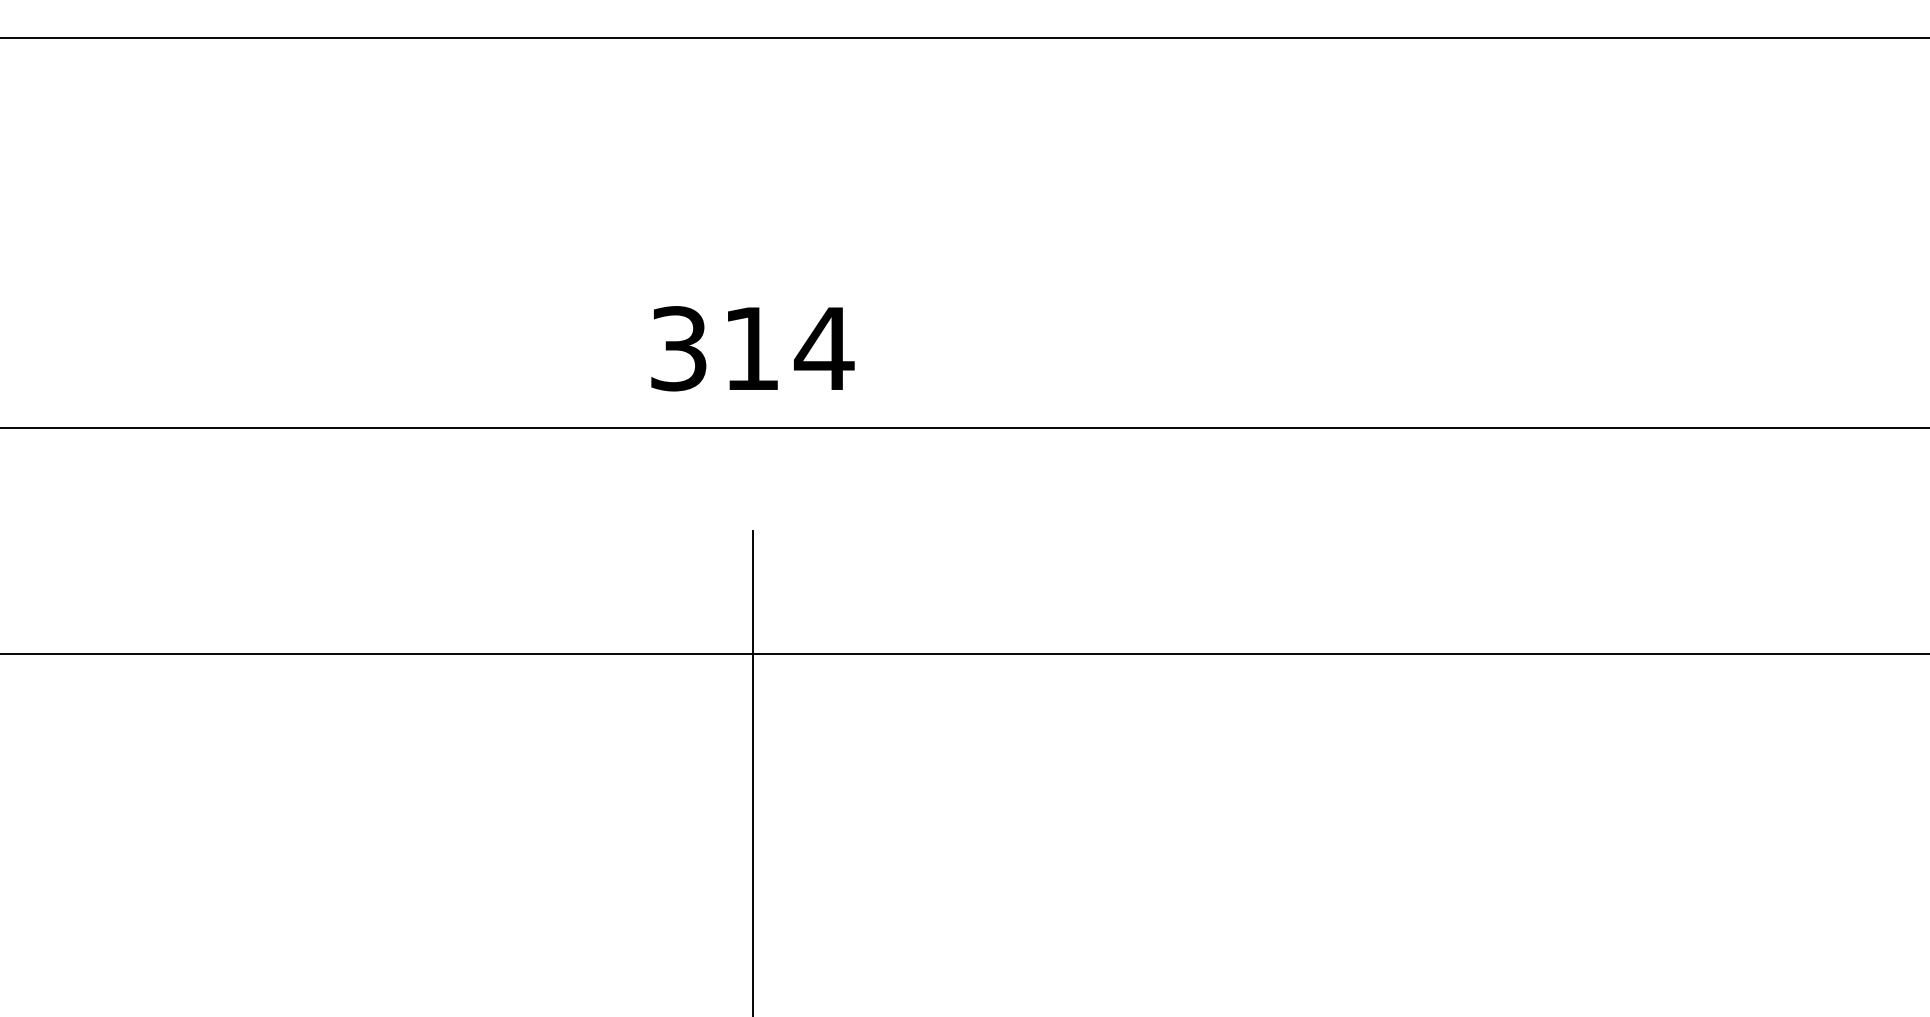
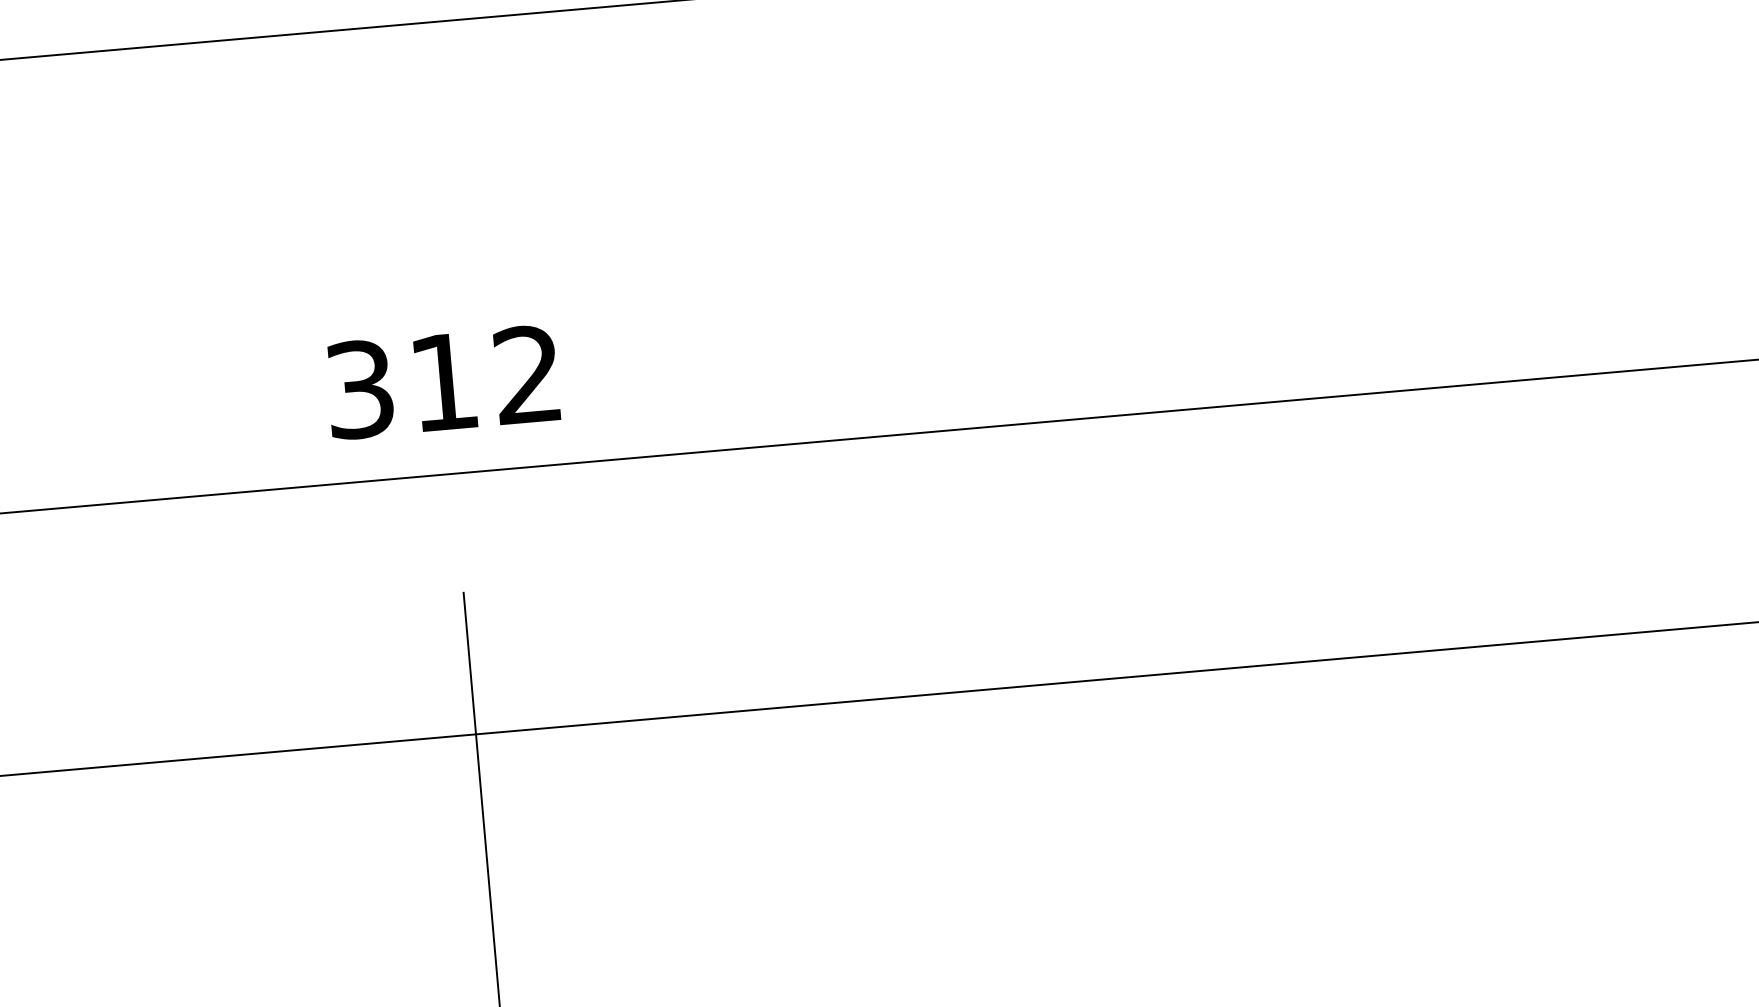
text: (823, 347) -> (526, 373), 314 -> 312

